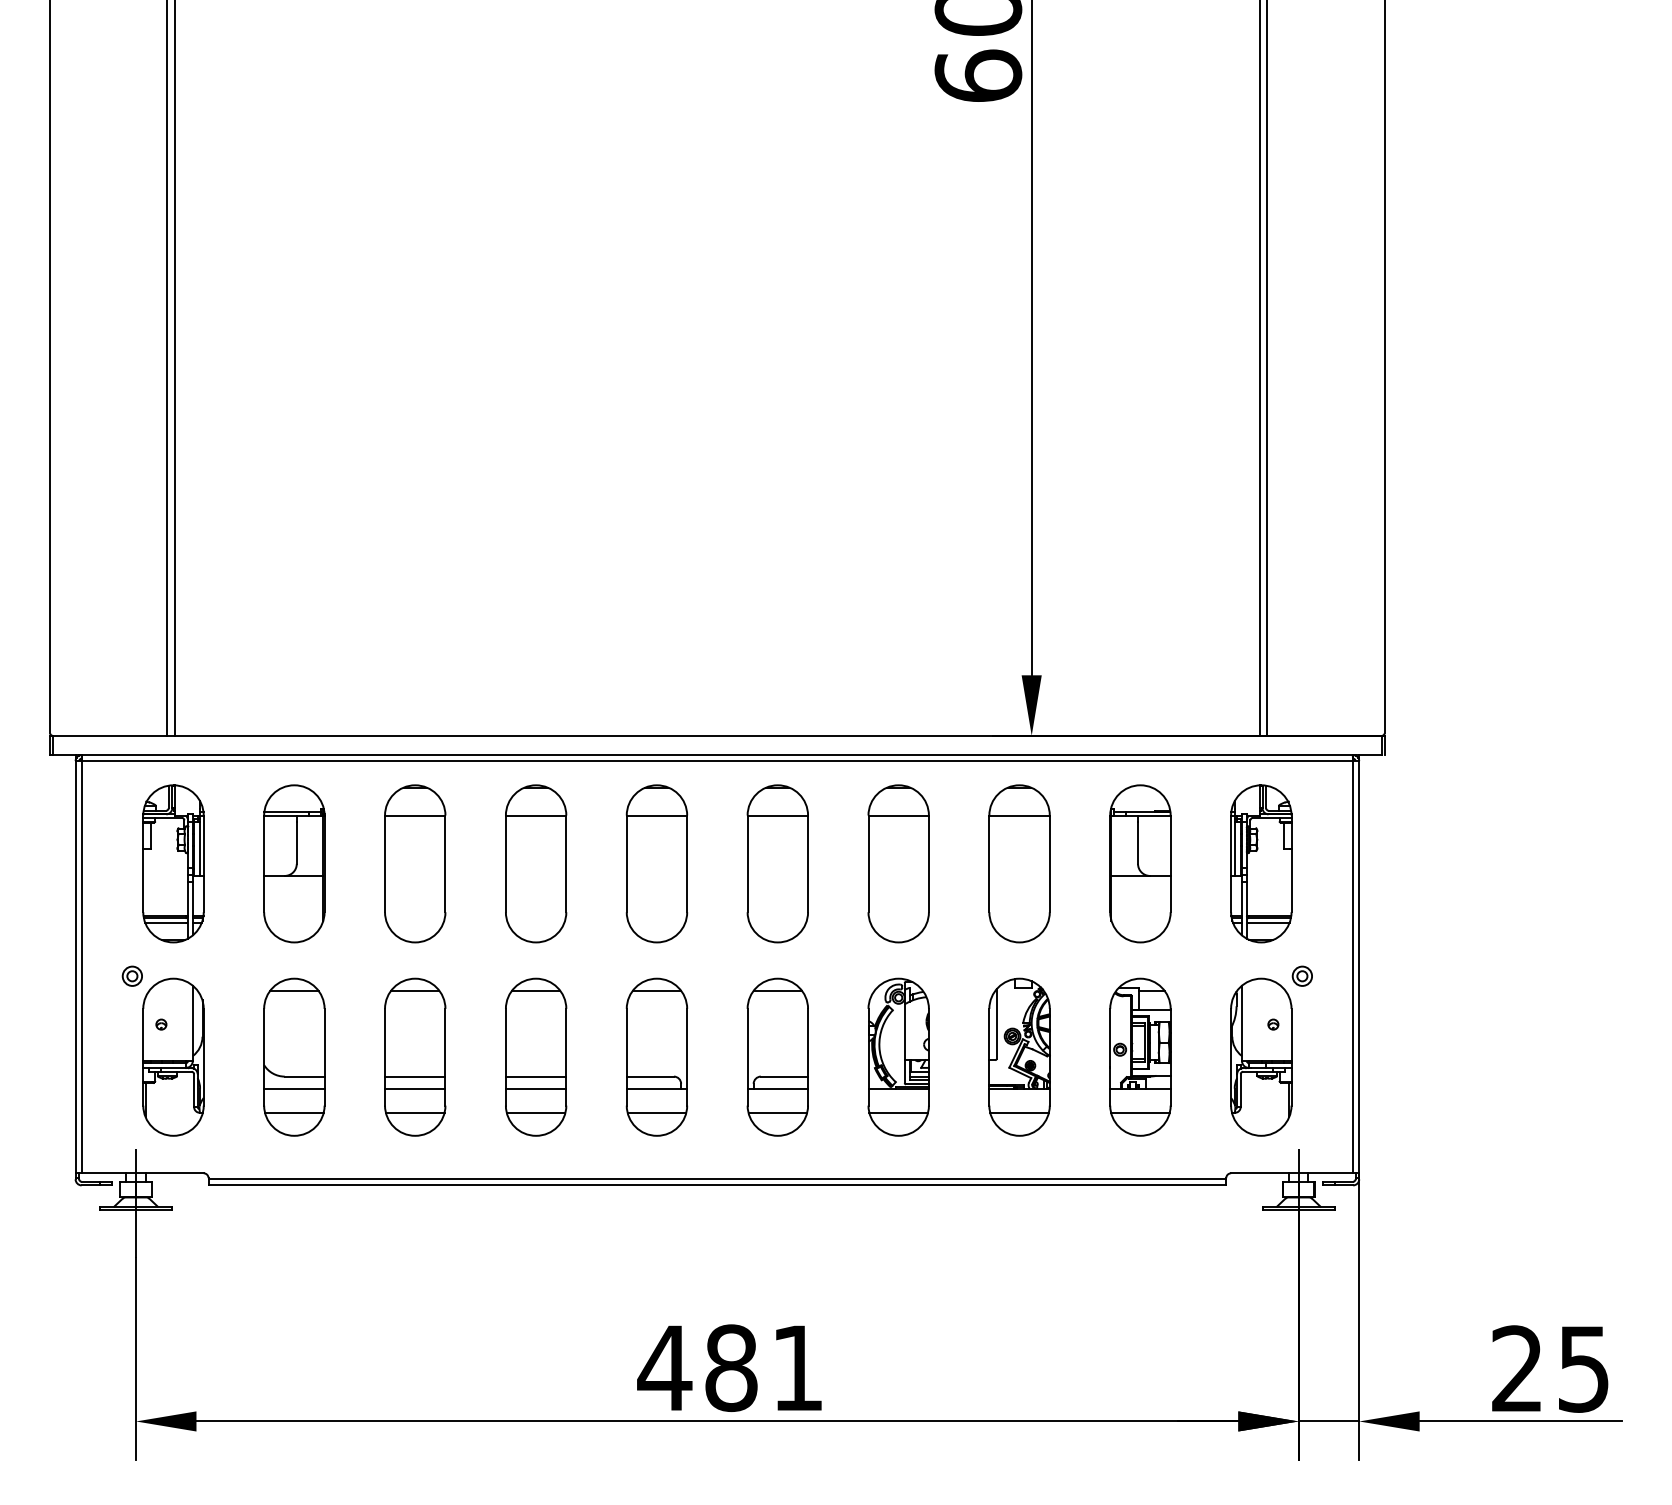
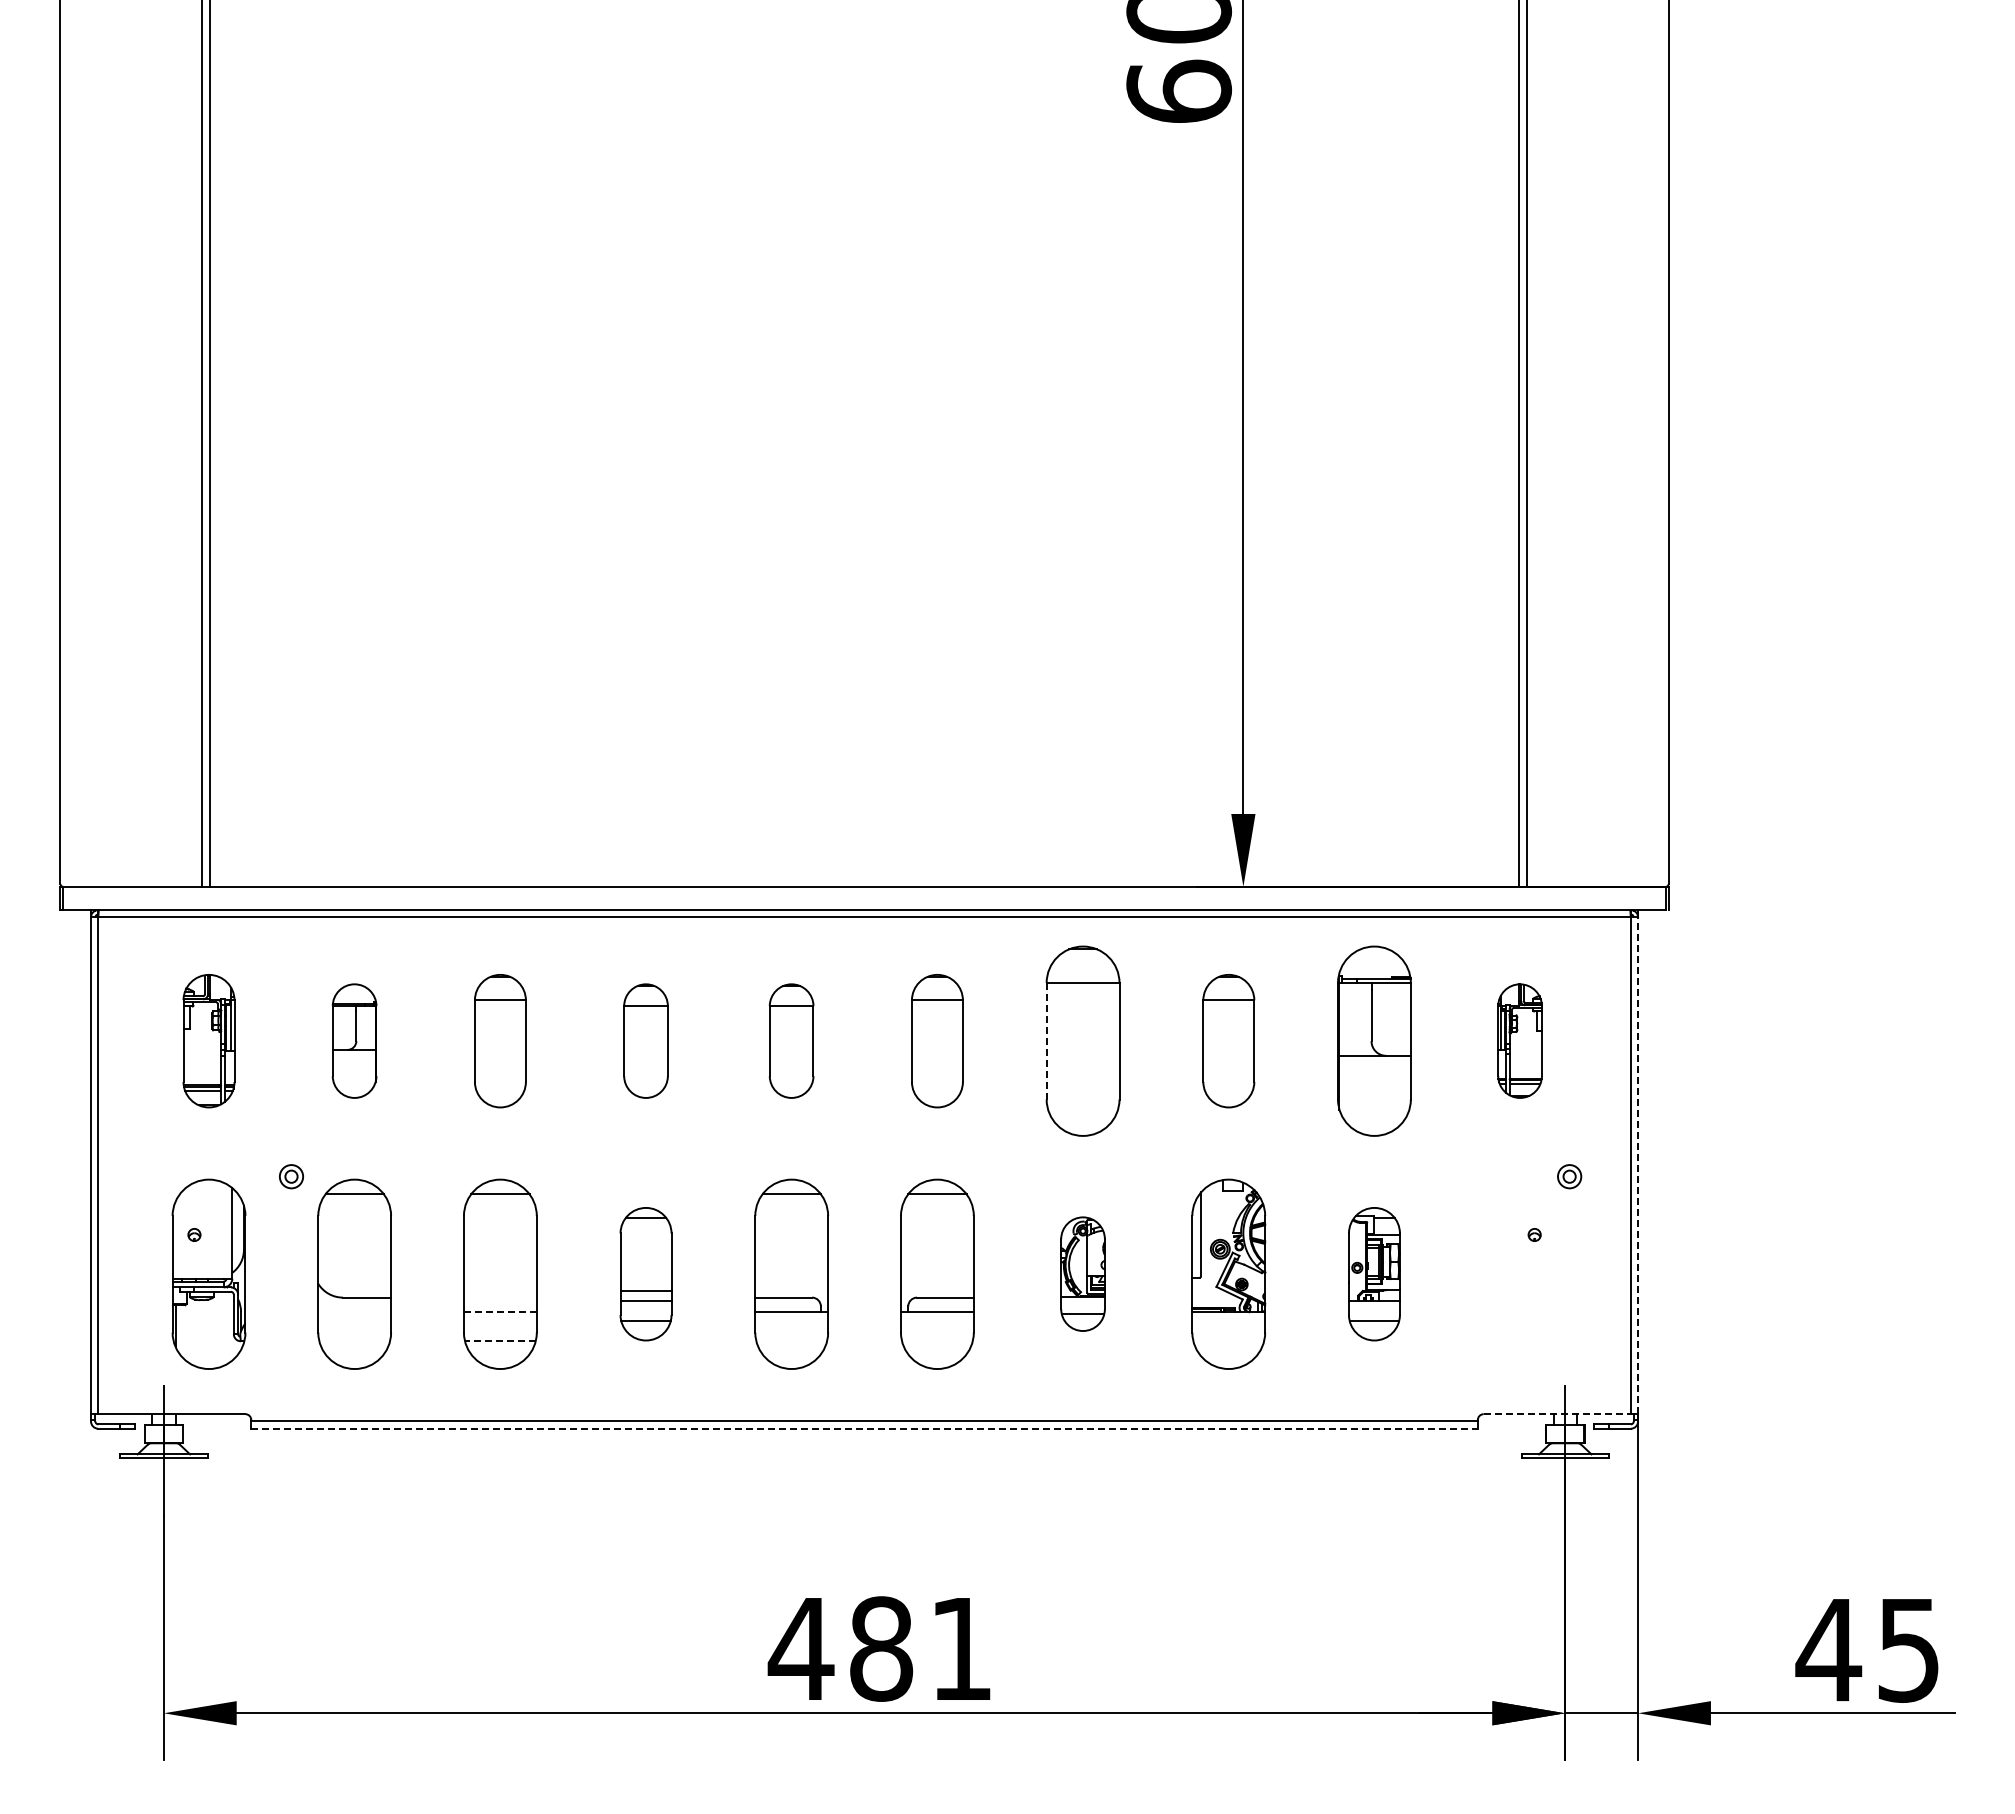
part: (173, 863) -> (208, 1040), size x0.7
part: (294, 863) -> (354, 1040), size x0.6
part: (415, 863) -> (500, 1040), size x0.7
part: (535, 863) -> (645, 1040), size x0.6
part: (656, 863) -> (791, 1040), size x0.6
part: (777, 863) -> (937, 1040), size x0.7
line: (868, 863) -> (1046, 1040), solid -> dashed
part: (1019, 863) -> (1228, 1040), size x0.7
part: (1260, 863) -> (1519, 1040), size x0.6
line: (1359, 966) -> (1638, 1165), solid -> dashed
part: (132, 976) -> (291, 1176), moved
part: (535, 1056) -> (645, 1273), size x0.7
part: (898, 1056) -> (1082, 1273), size x0.6
part: (1140, 1056) -> (1374, 1273), size x0.7
part: (1260, 1056) -> (1519, 1273), removed
line: (414, 1076) -> (499, 1297), removed
line: (294, 1088) -> (354, 1312), removed
line: (415, 1088) -> (500, 1312), solid -> dashed
line: (294, 1113) -> (354, 1341), removed
line: (414, 1113) -> (499, 1341), solid -> dashed
line: (656, 1113) -> (791, 1341), removed
line: (777, 1113) -> (937, 1341), removed
line: (1019, 1113) -> (1228, 1341), removed
line: (1292, 1173) -> (1557, 1414), solid -> dashed
line: (718, 1185) -> (865, 1428), solid -> dashed
text: (1517, 1368) -> (1828, 1649), 25 -> 45

